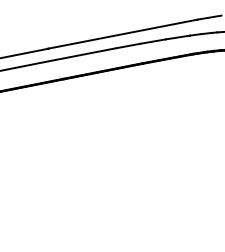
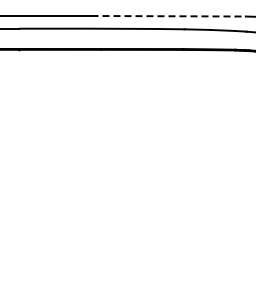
line: (123, 34) -> (169, 16), solid -> dashed

